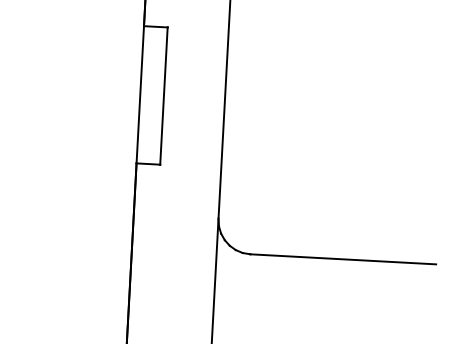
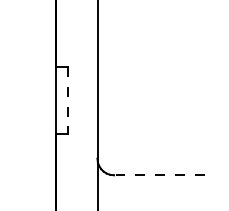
line: (163, 98) -> (67, 101), solid -> dashed
line: (341, 259) -> (158, 175), solid -> dashed

